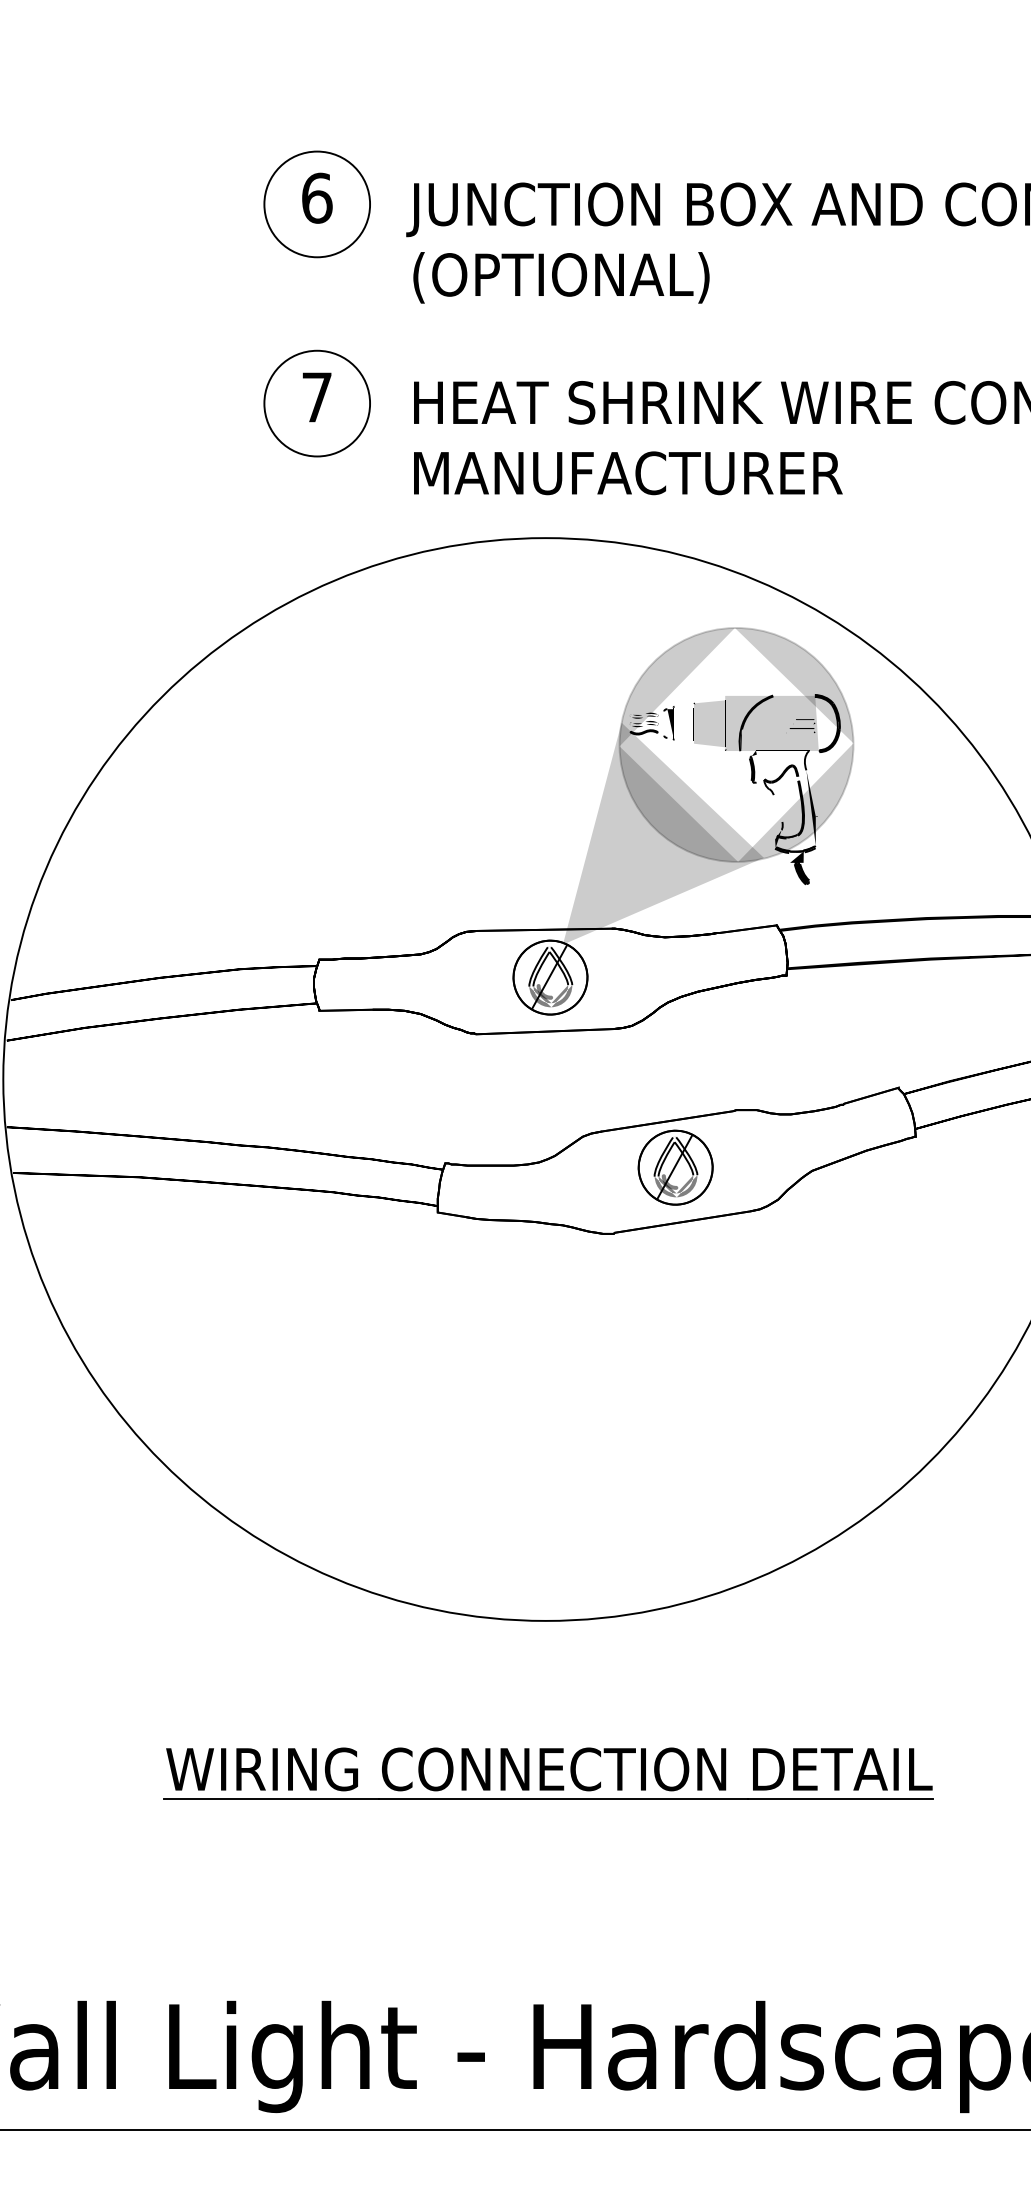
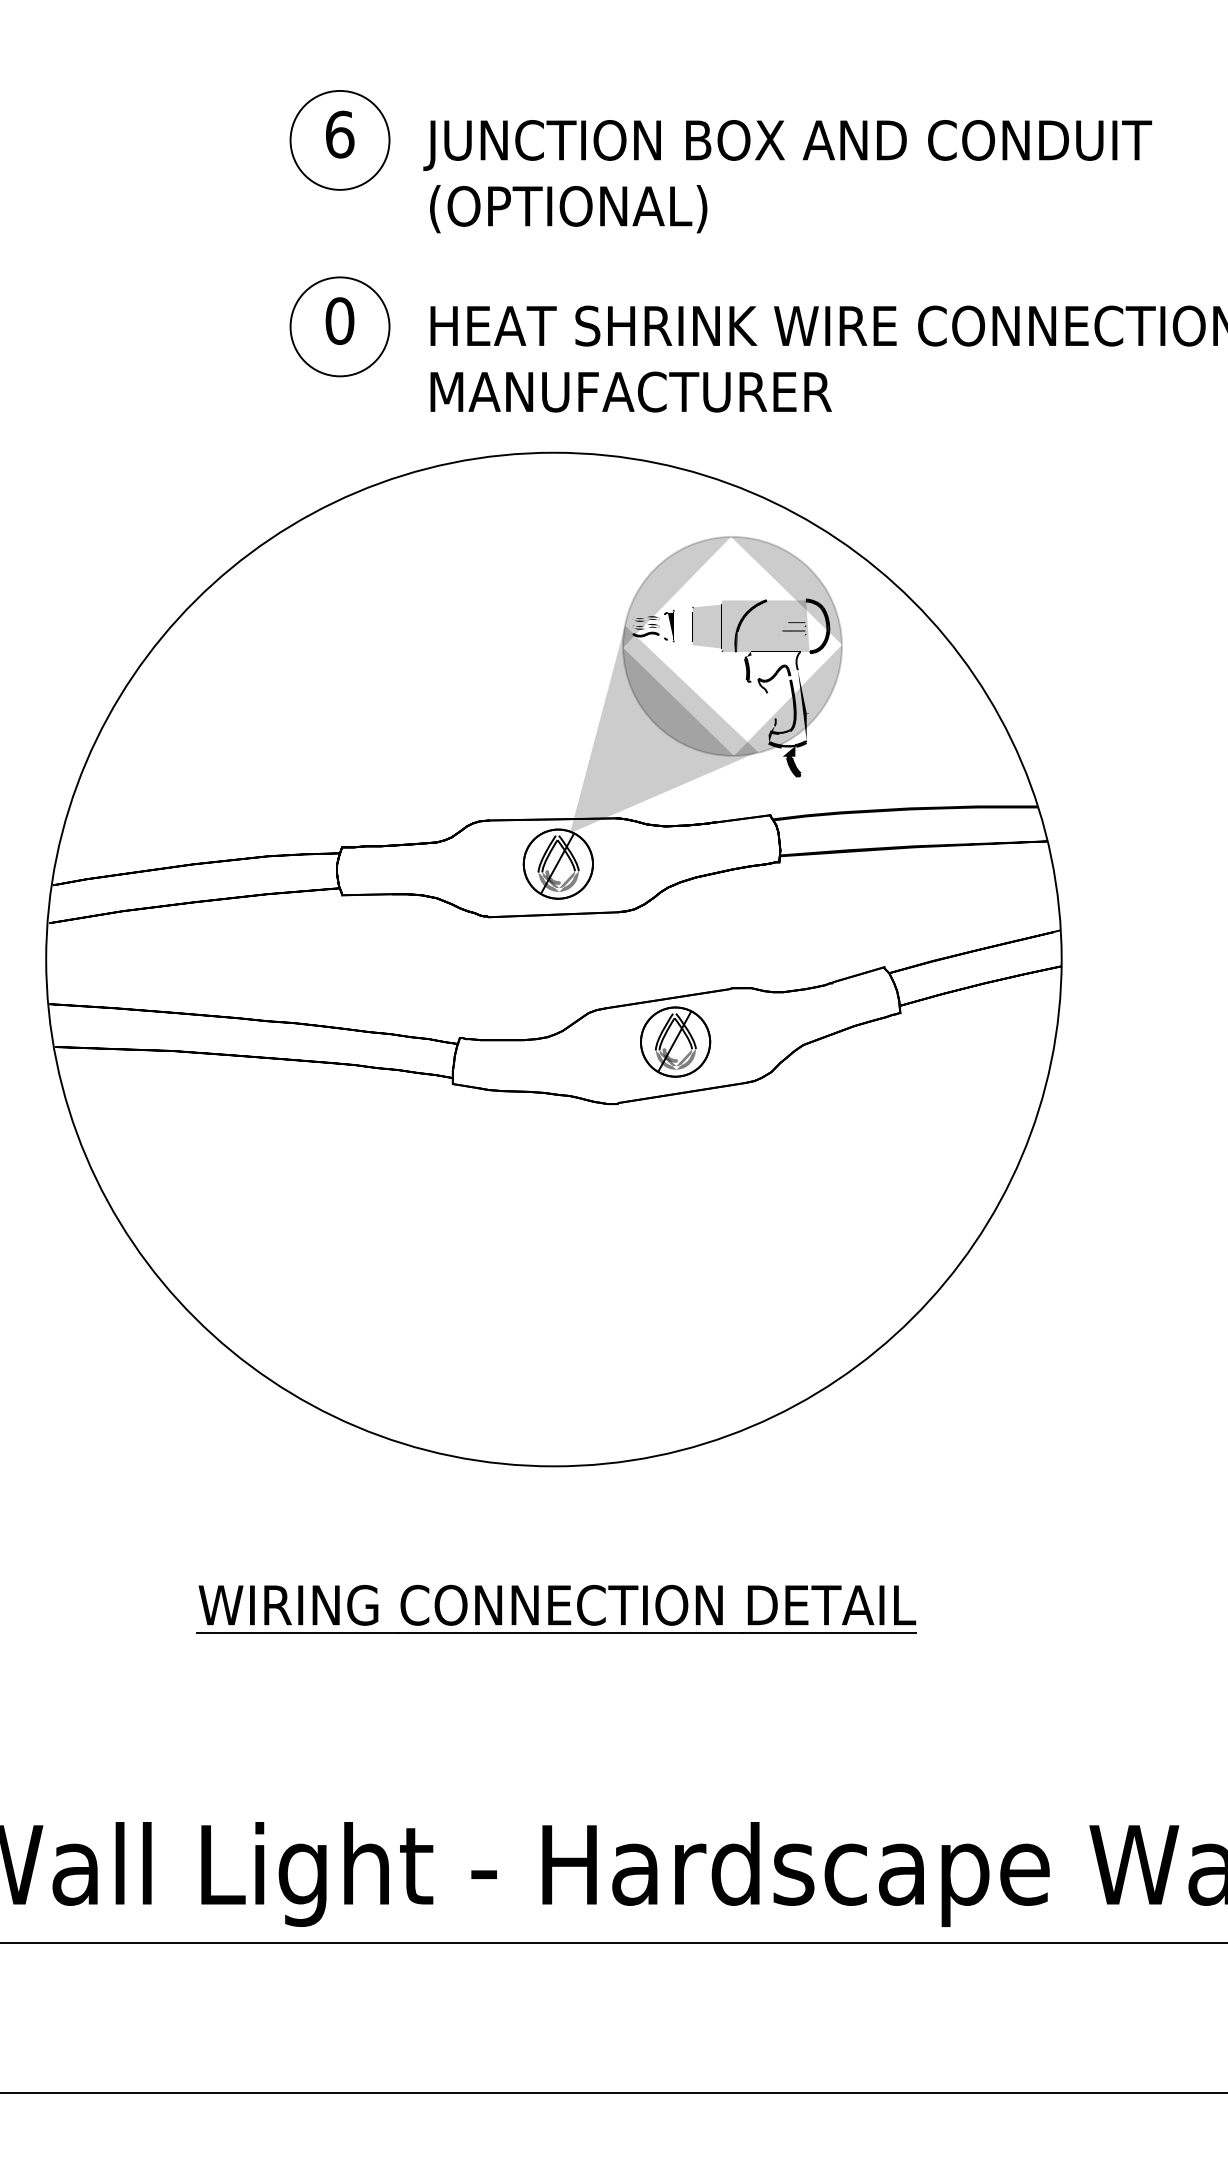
text: (316, 396) -> (339, 320), 7 -> 0

